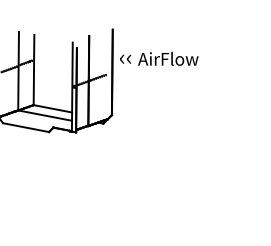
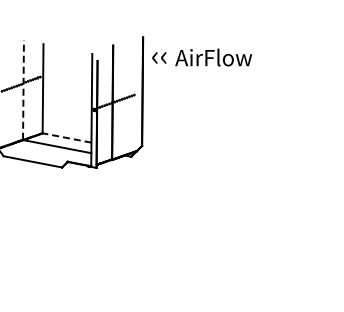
text: (159, 58) -> (202, 57), moved
line: (18, 71) -> (23, 90), solid -> dashed
line: (53, 108) -> (67, 137), solid -> dashed

